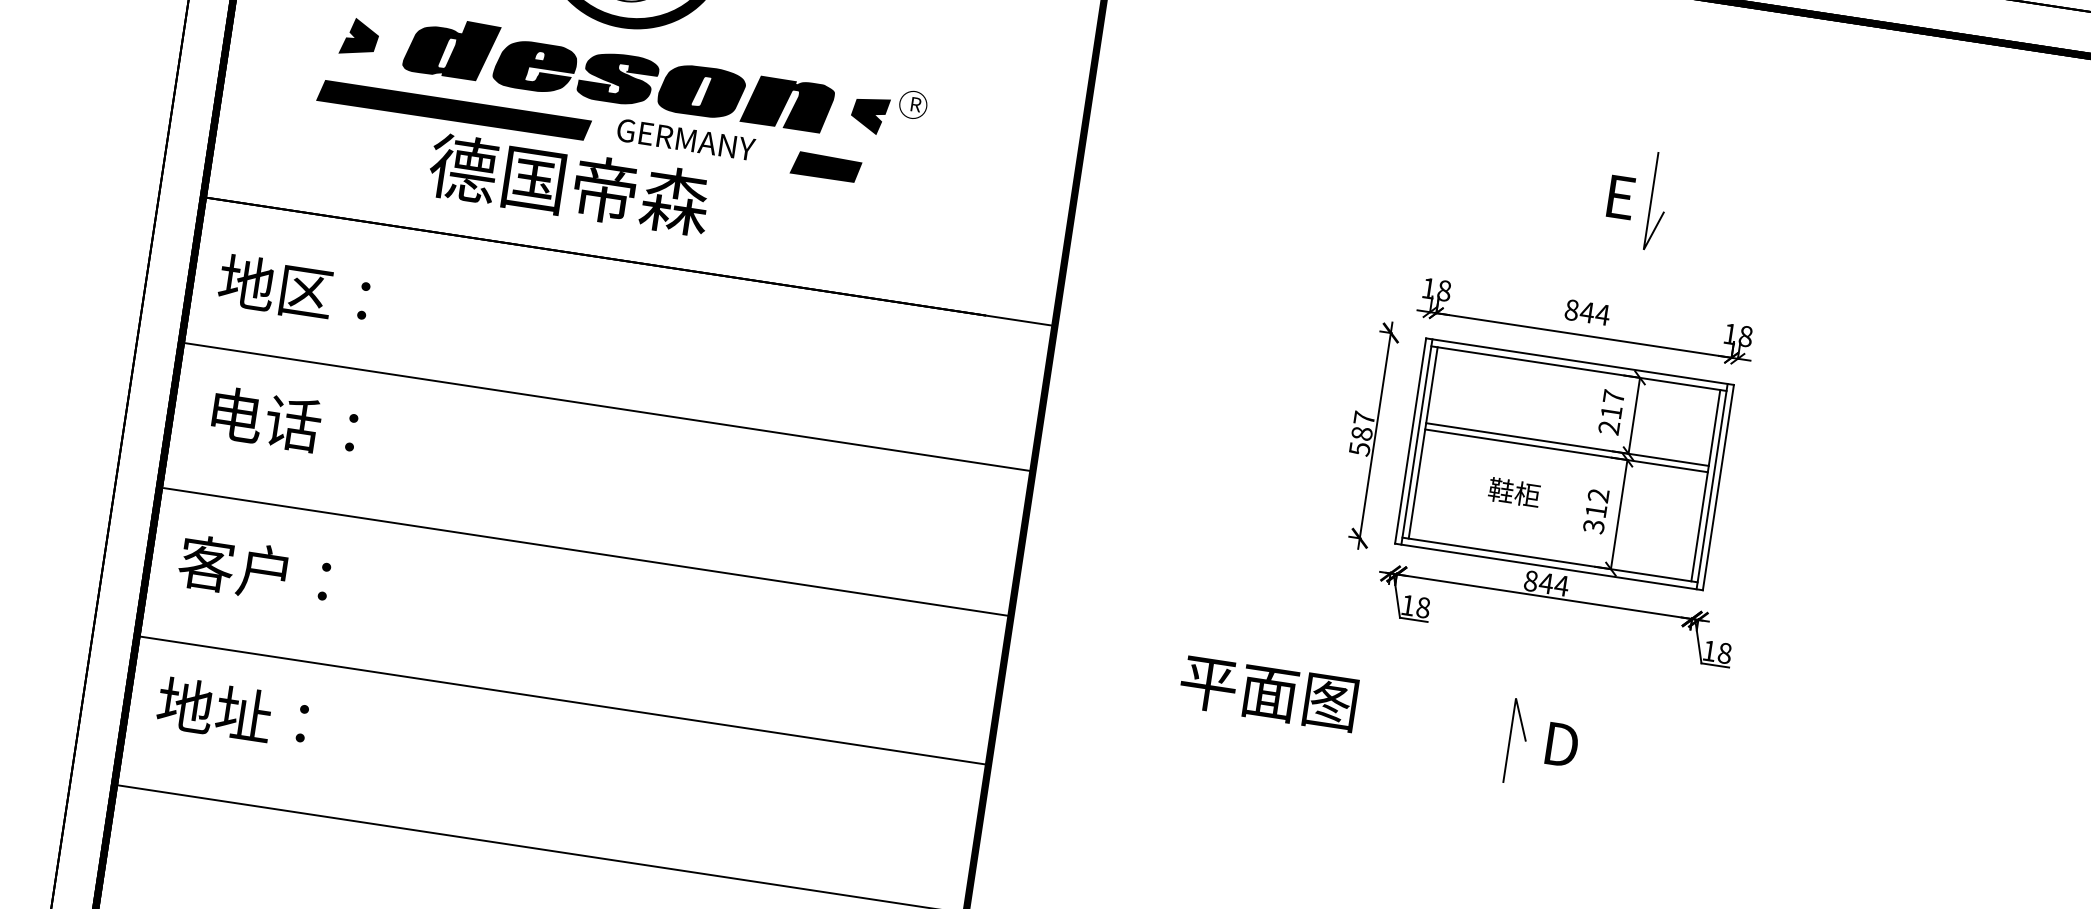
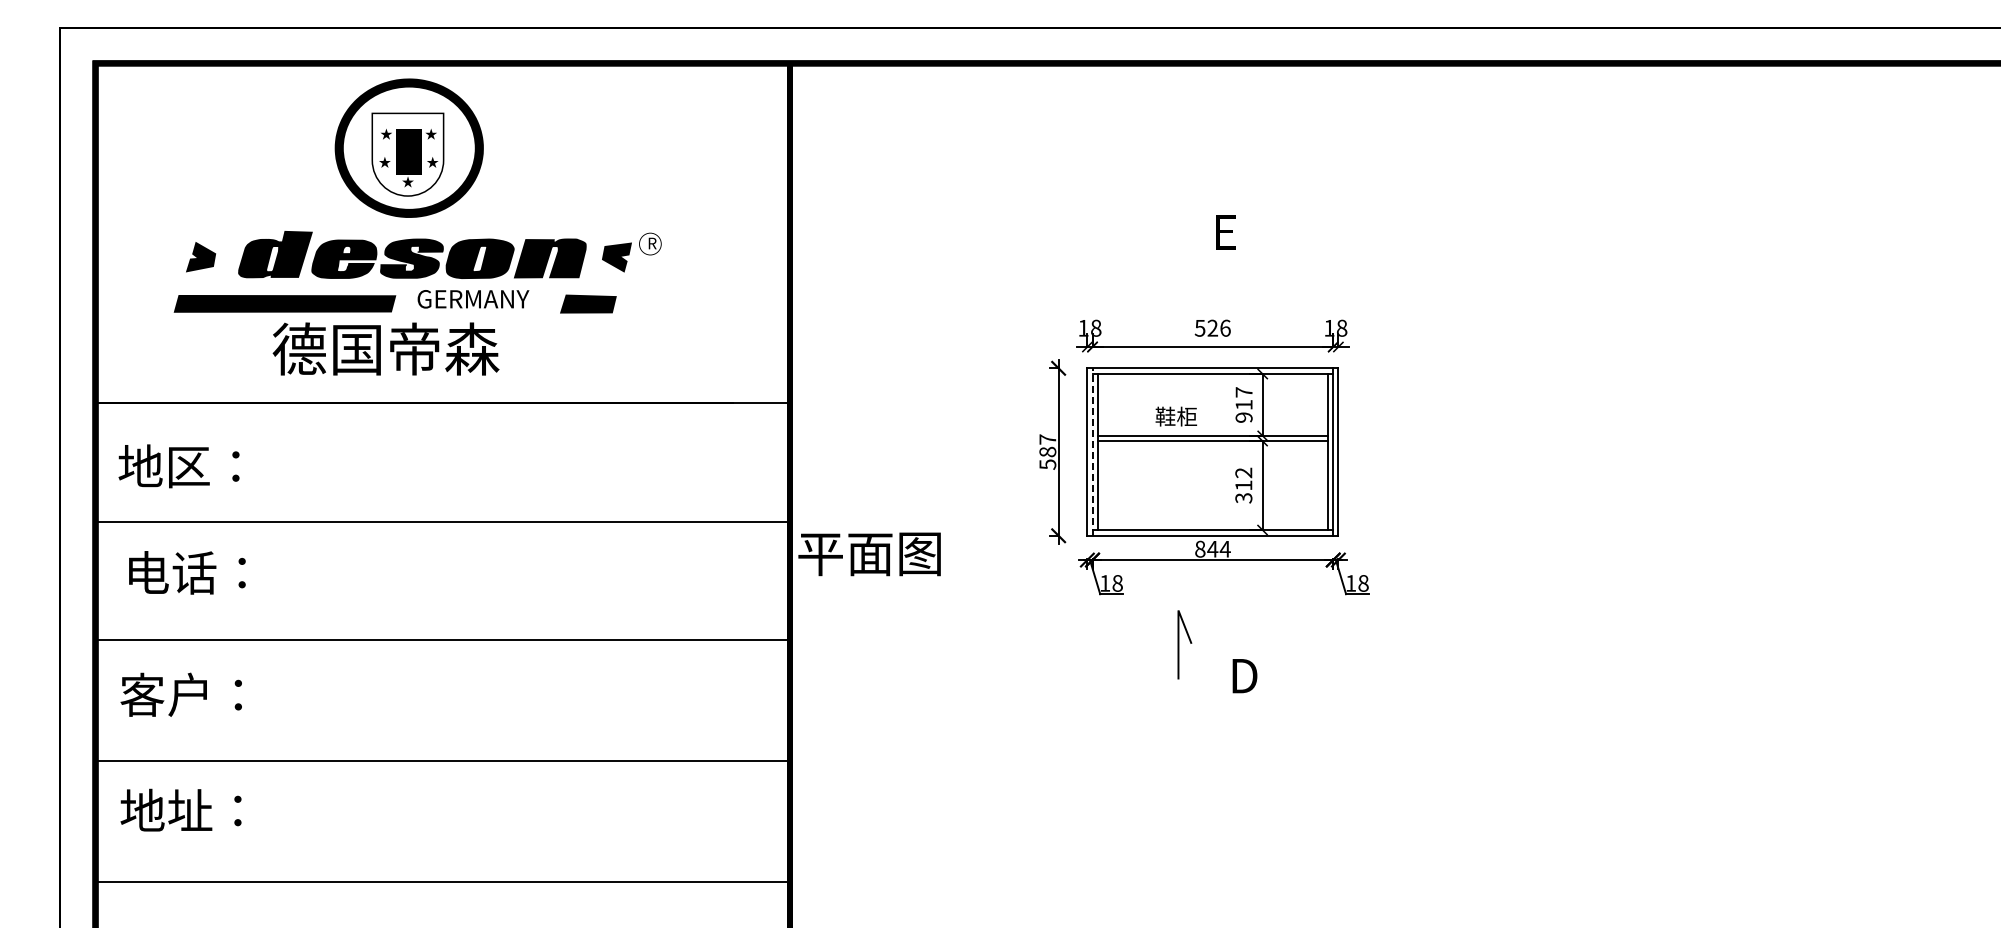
line: (1652, 201) -> (1251, 231), removed
text: (1587, 311) -> (1212, 327), 844 -> 526
text: (1608, 427) -> (1243, 417), 217 -> 917
line: (1416, 442) -> (1092, 452), solid -> dashed
text: (1514, 492) -> (1176, 416), moved
text: (1268, 693) -> (869, 554), moved
line: (1510, 740) -> (1179, 644), moved

